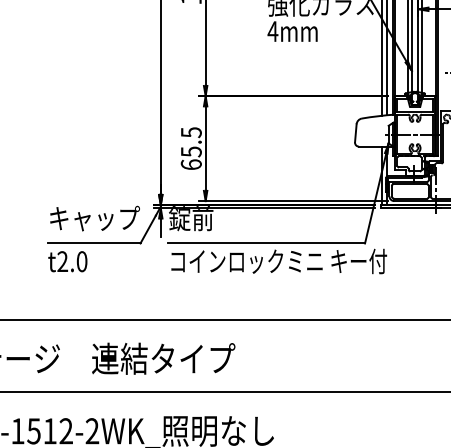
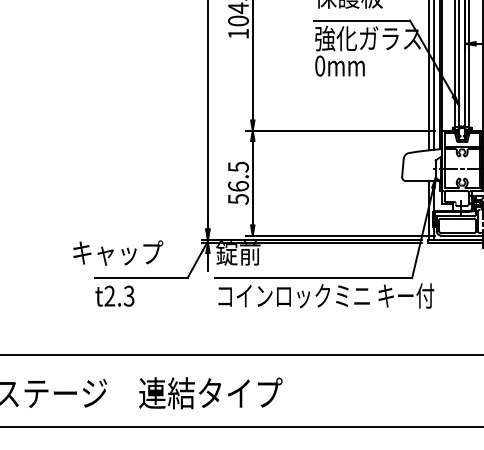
text: (272, 31) -> (319, 65), 4mm -> 0mm
text: (191, 158) -> (238, 192), 65.5 -> 56.5
text: (95, 218) -> (118, 252), moved
text: (81, 261) -> (128, 295), t2.0 -> t2.3

